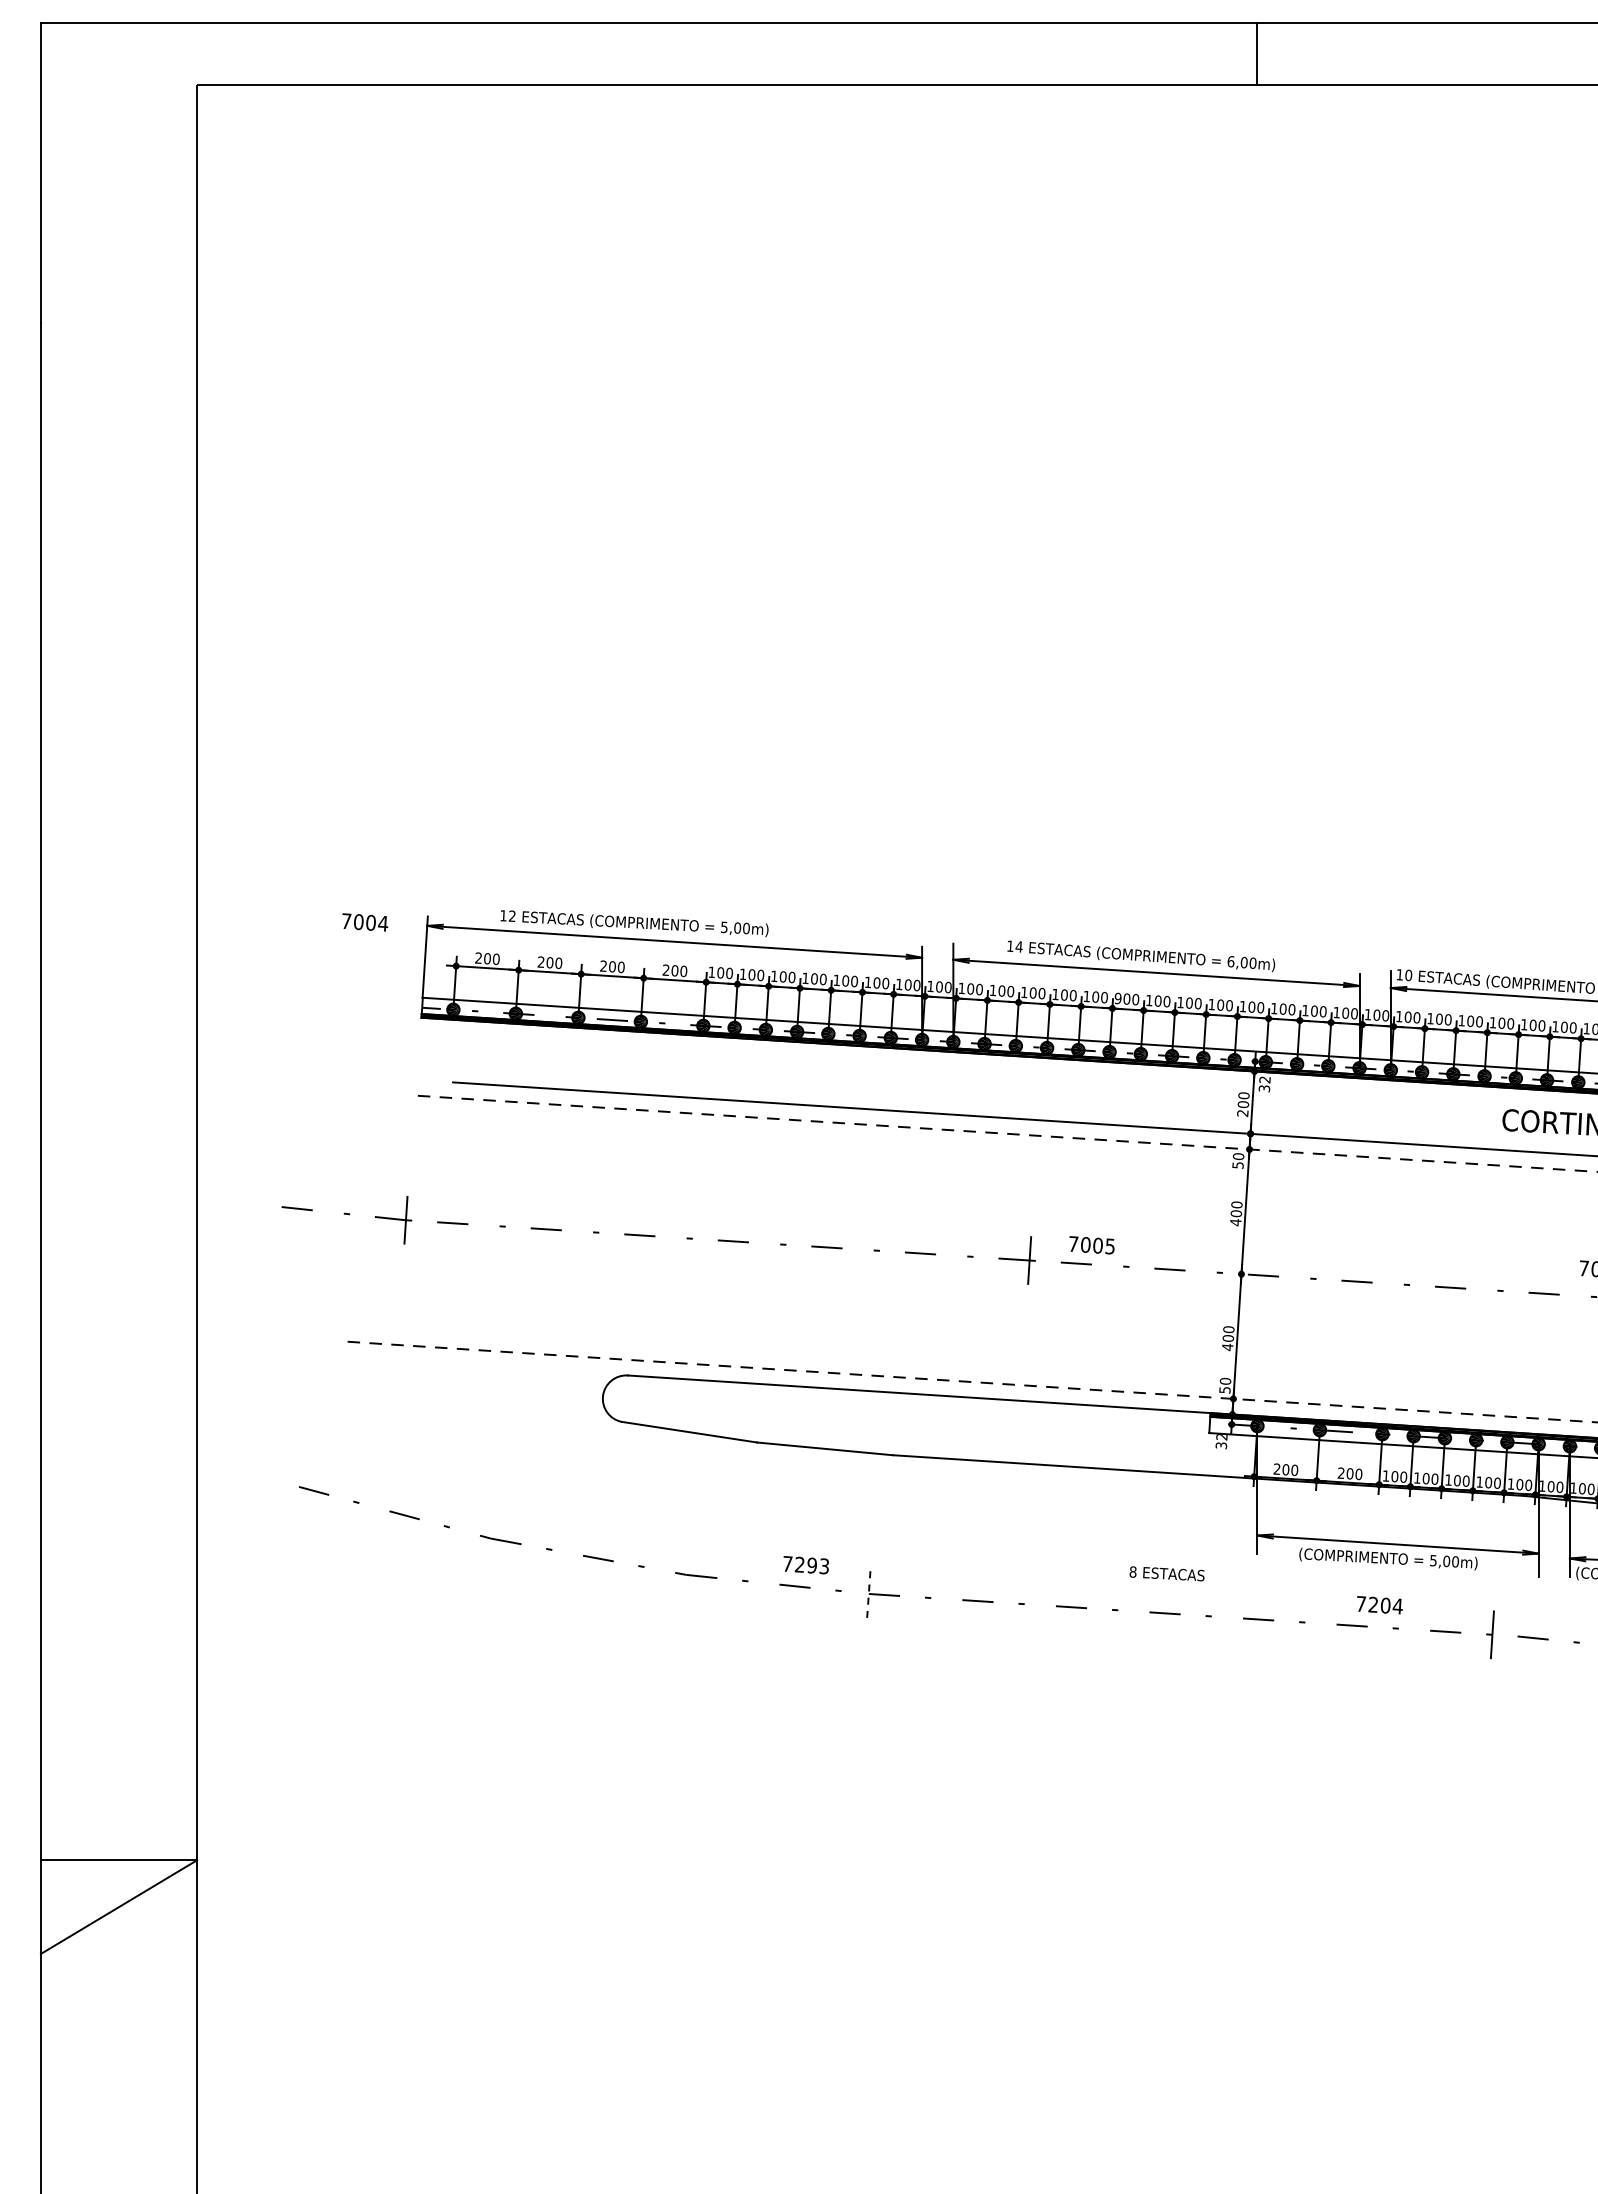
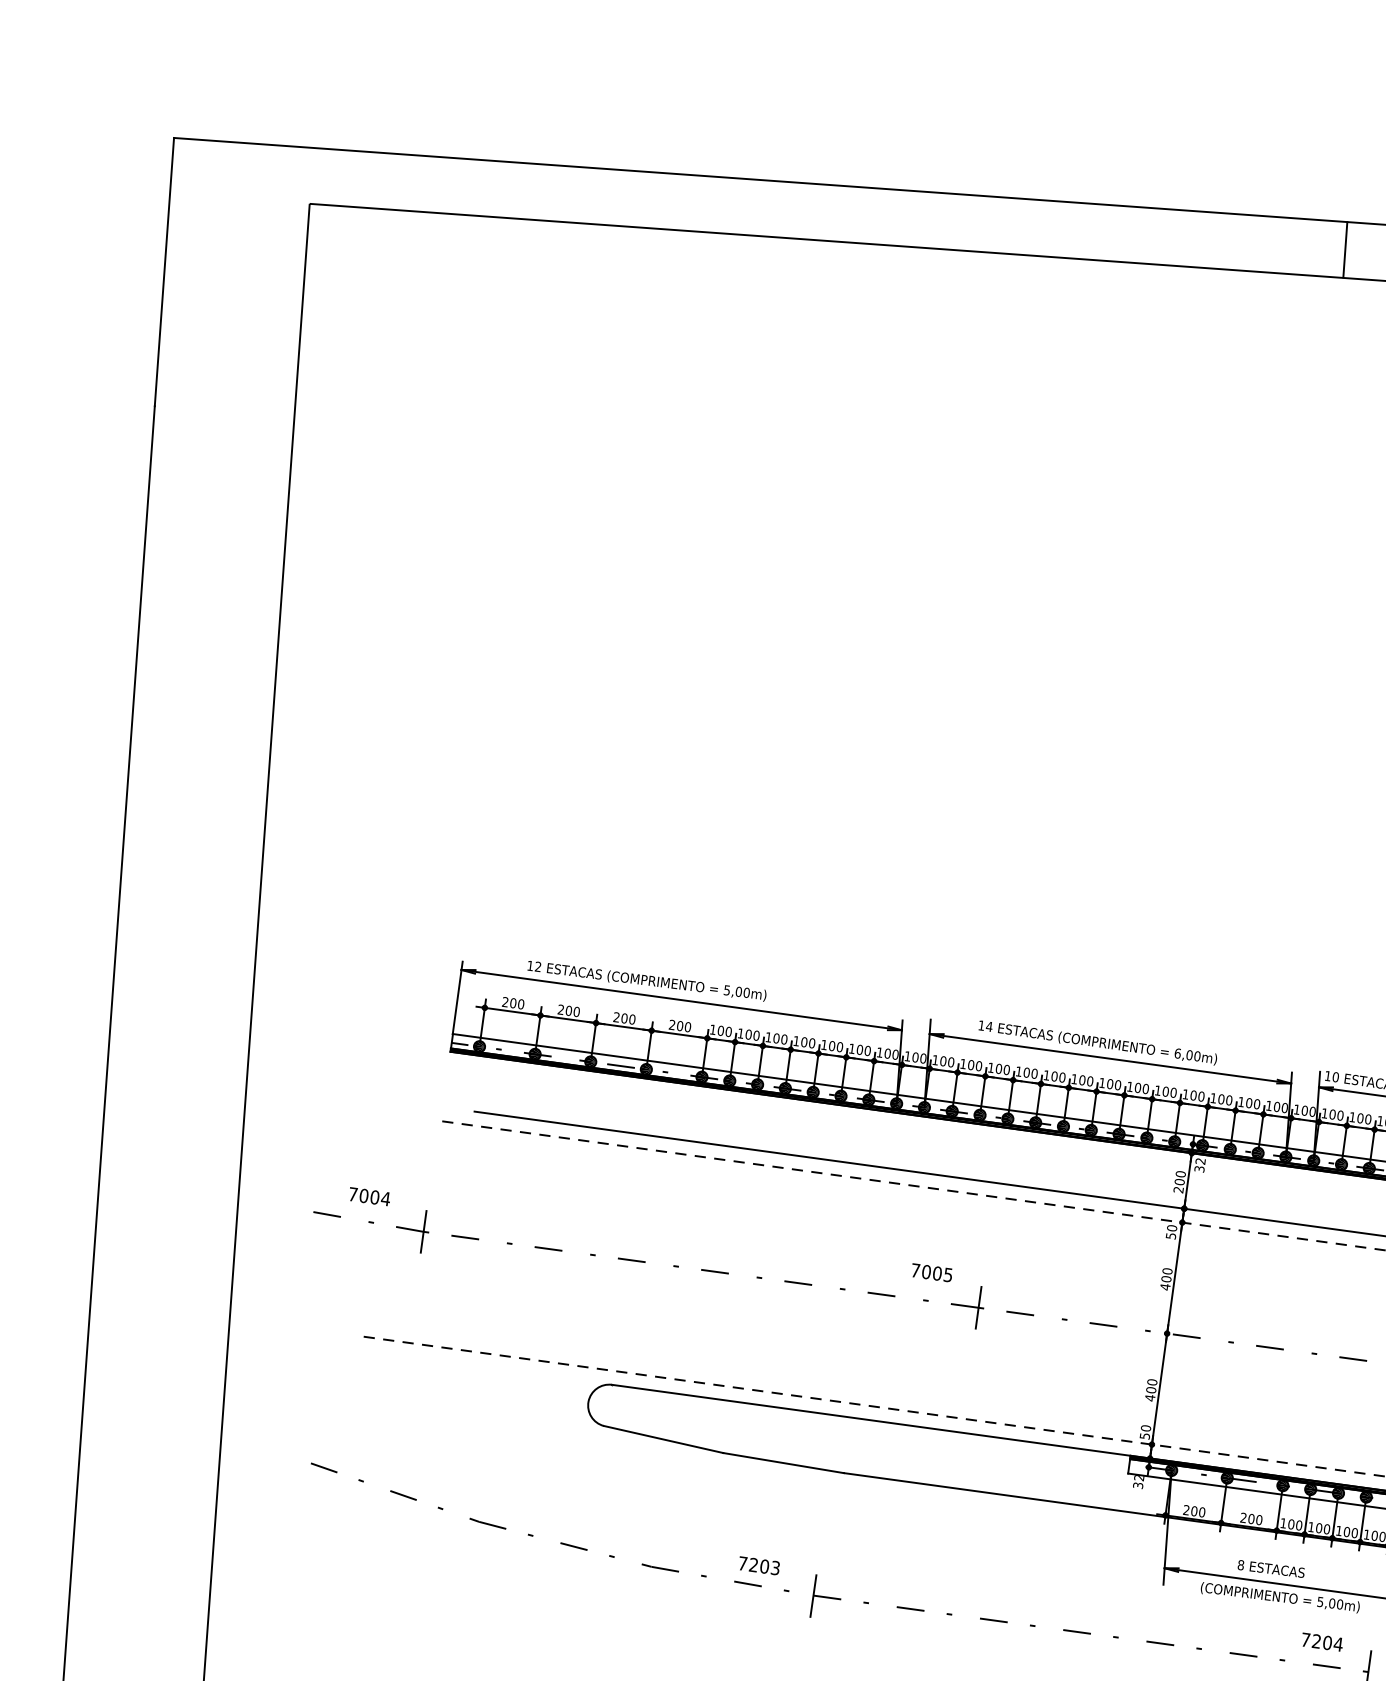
line: (1257, 53) -> (1345, 249), moved
text: (365, 922) -> (370, 1196), moved
text: (1117, 998) -> (1073, 1079), 900 -> 100
text: (1091, 1245) -> (931, 1272), moved
text: (811, 1565) -> (764, 1566), 7293 -> 7203
text: (1166, 1573) -> (1270, 1568), moved
line: (868, 1594) -> (813, 1596), dashed -> solid
text: (1379, 1605) -> (1322, 1642), moved

